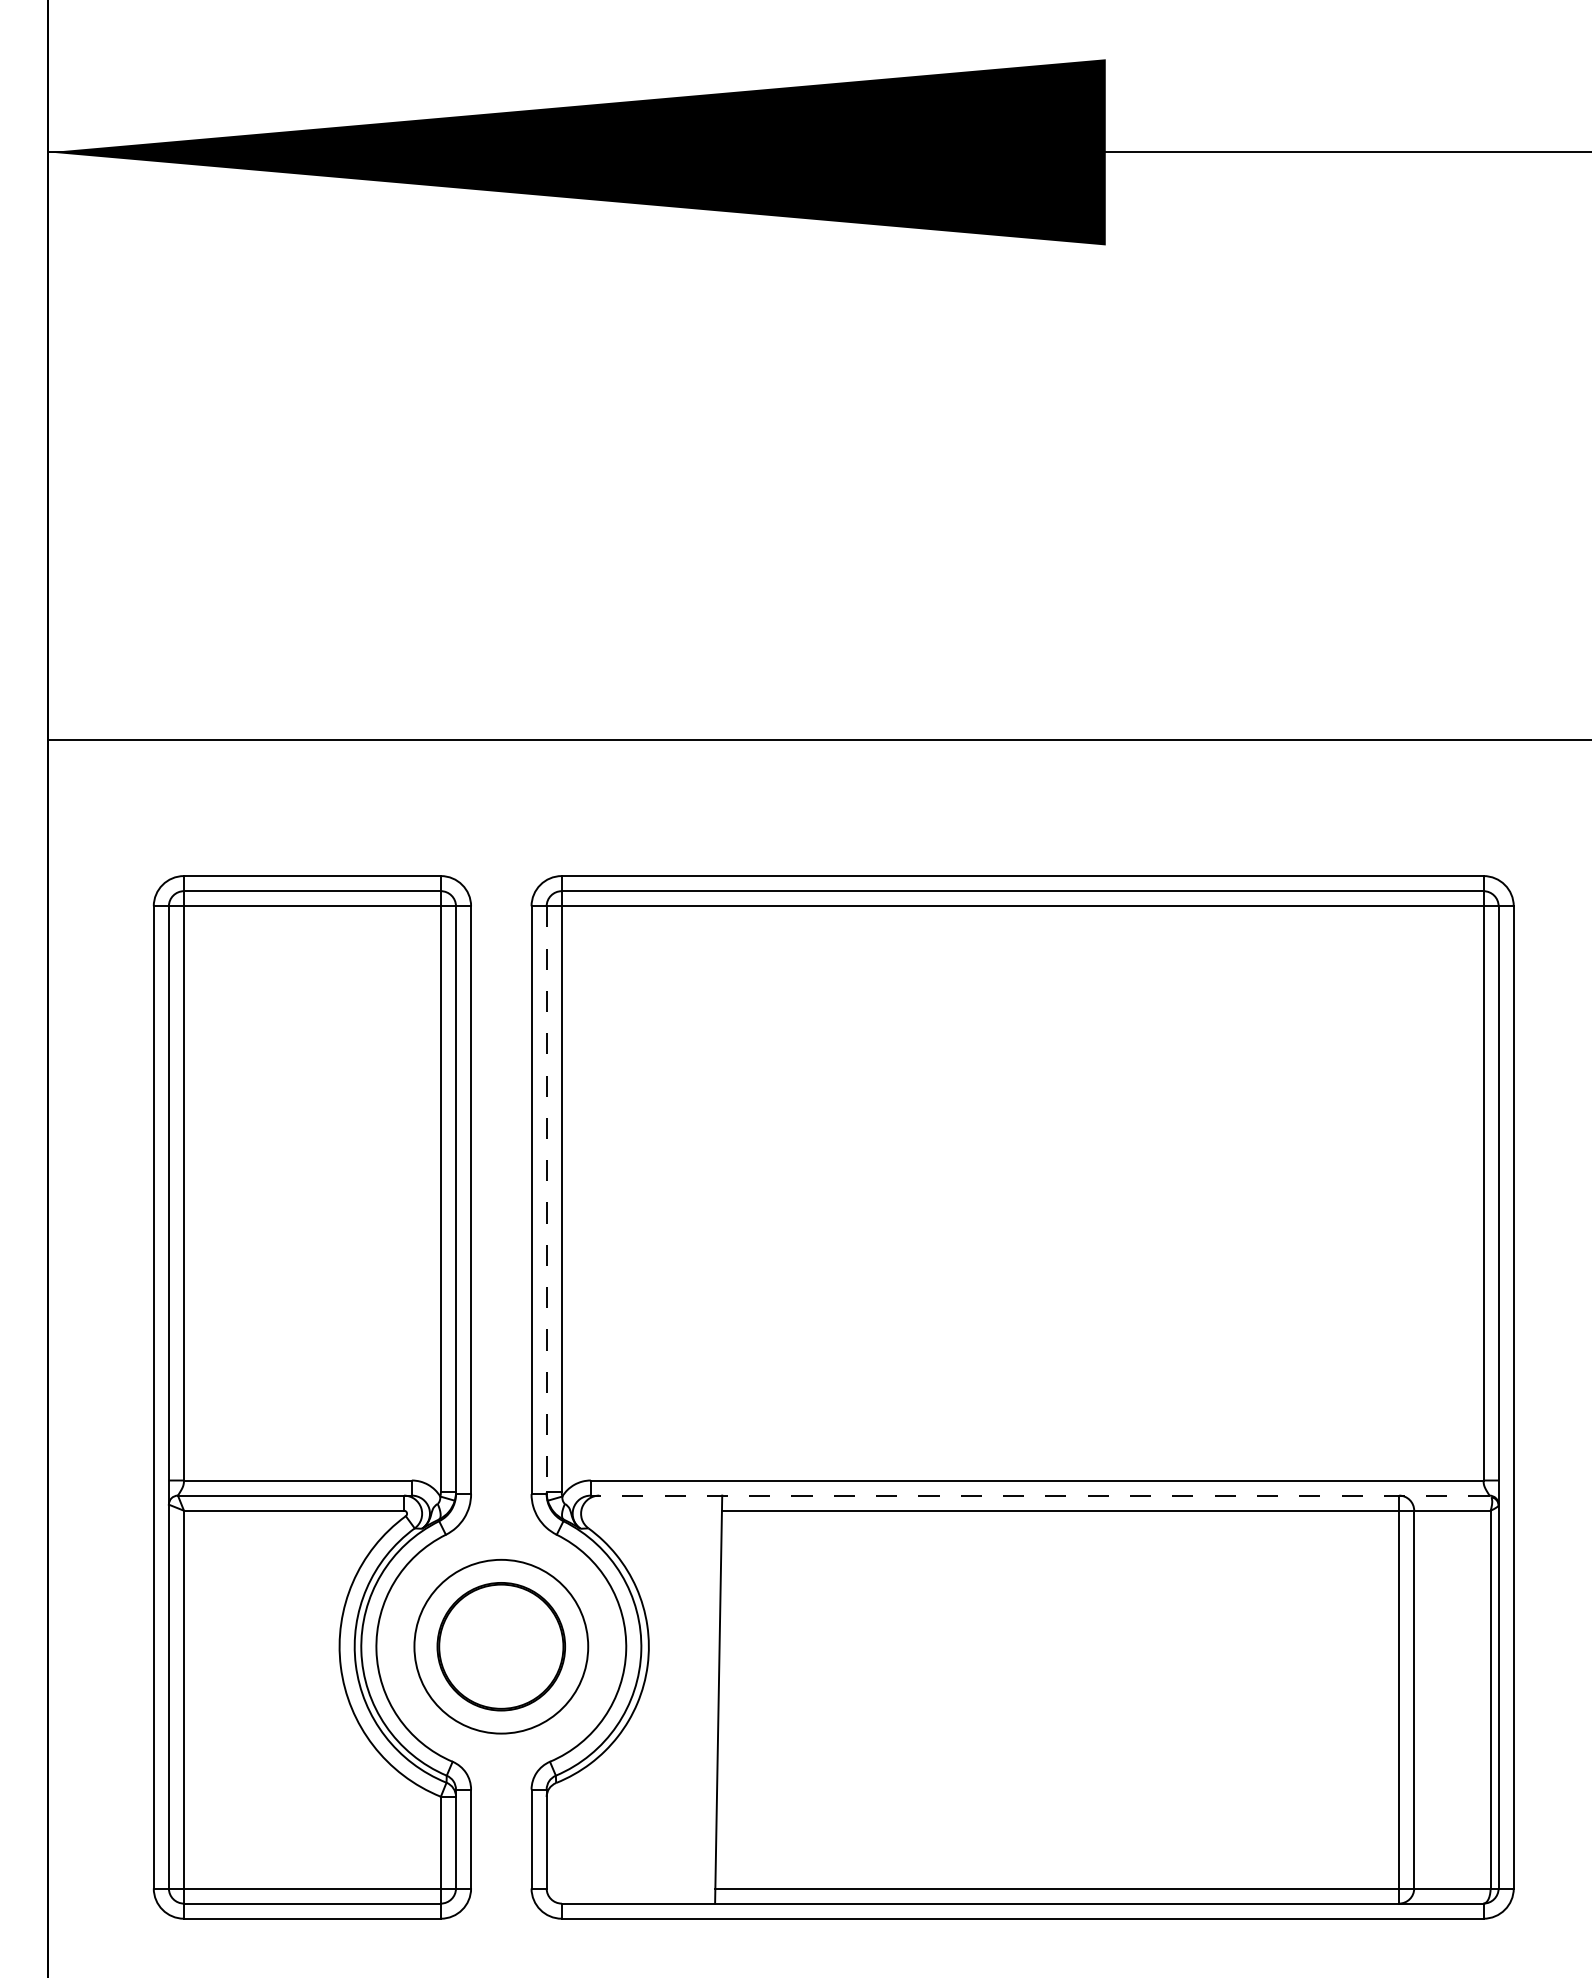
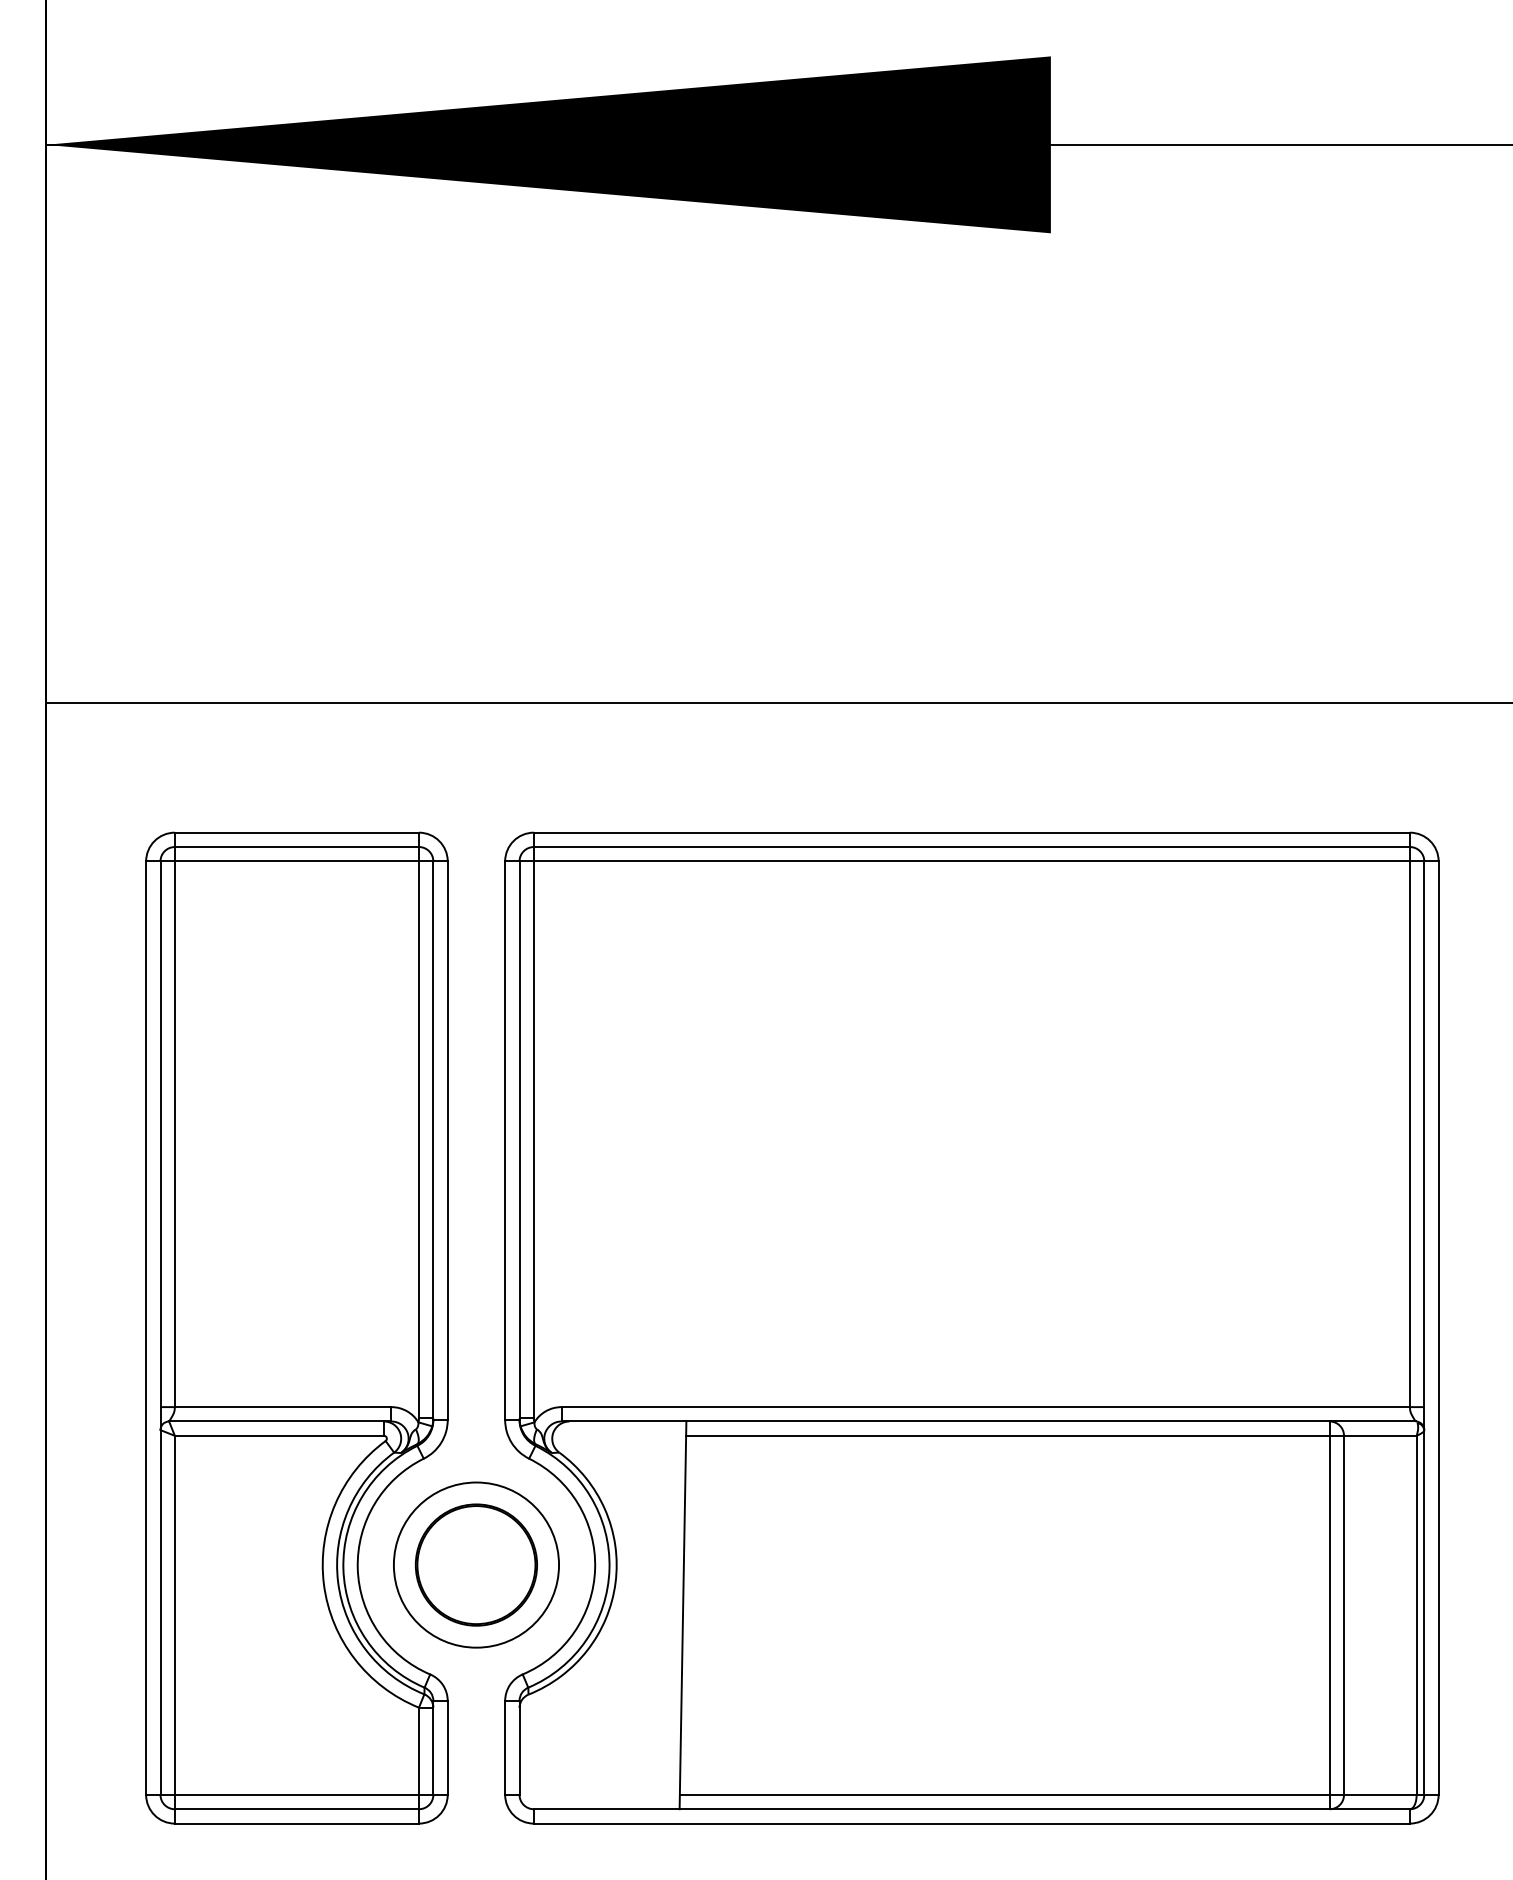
line: (546, 1201) -> (519, 1141), dashed -> solid
line: (1040, 1495) -> (988, 1421), dashed -> solid

